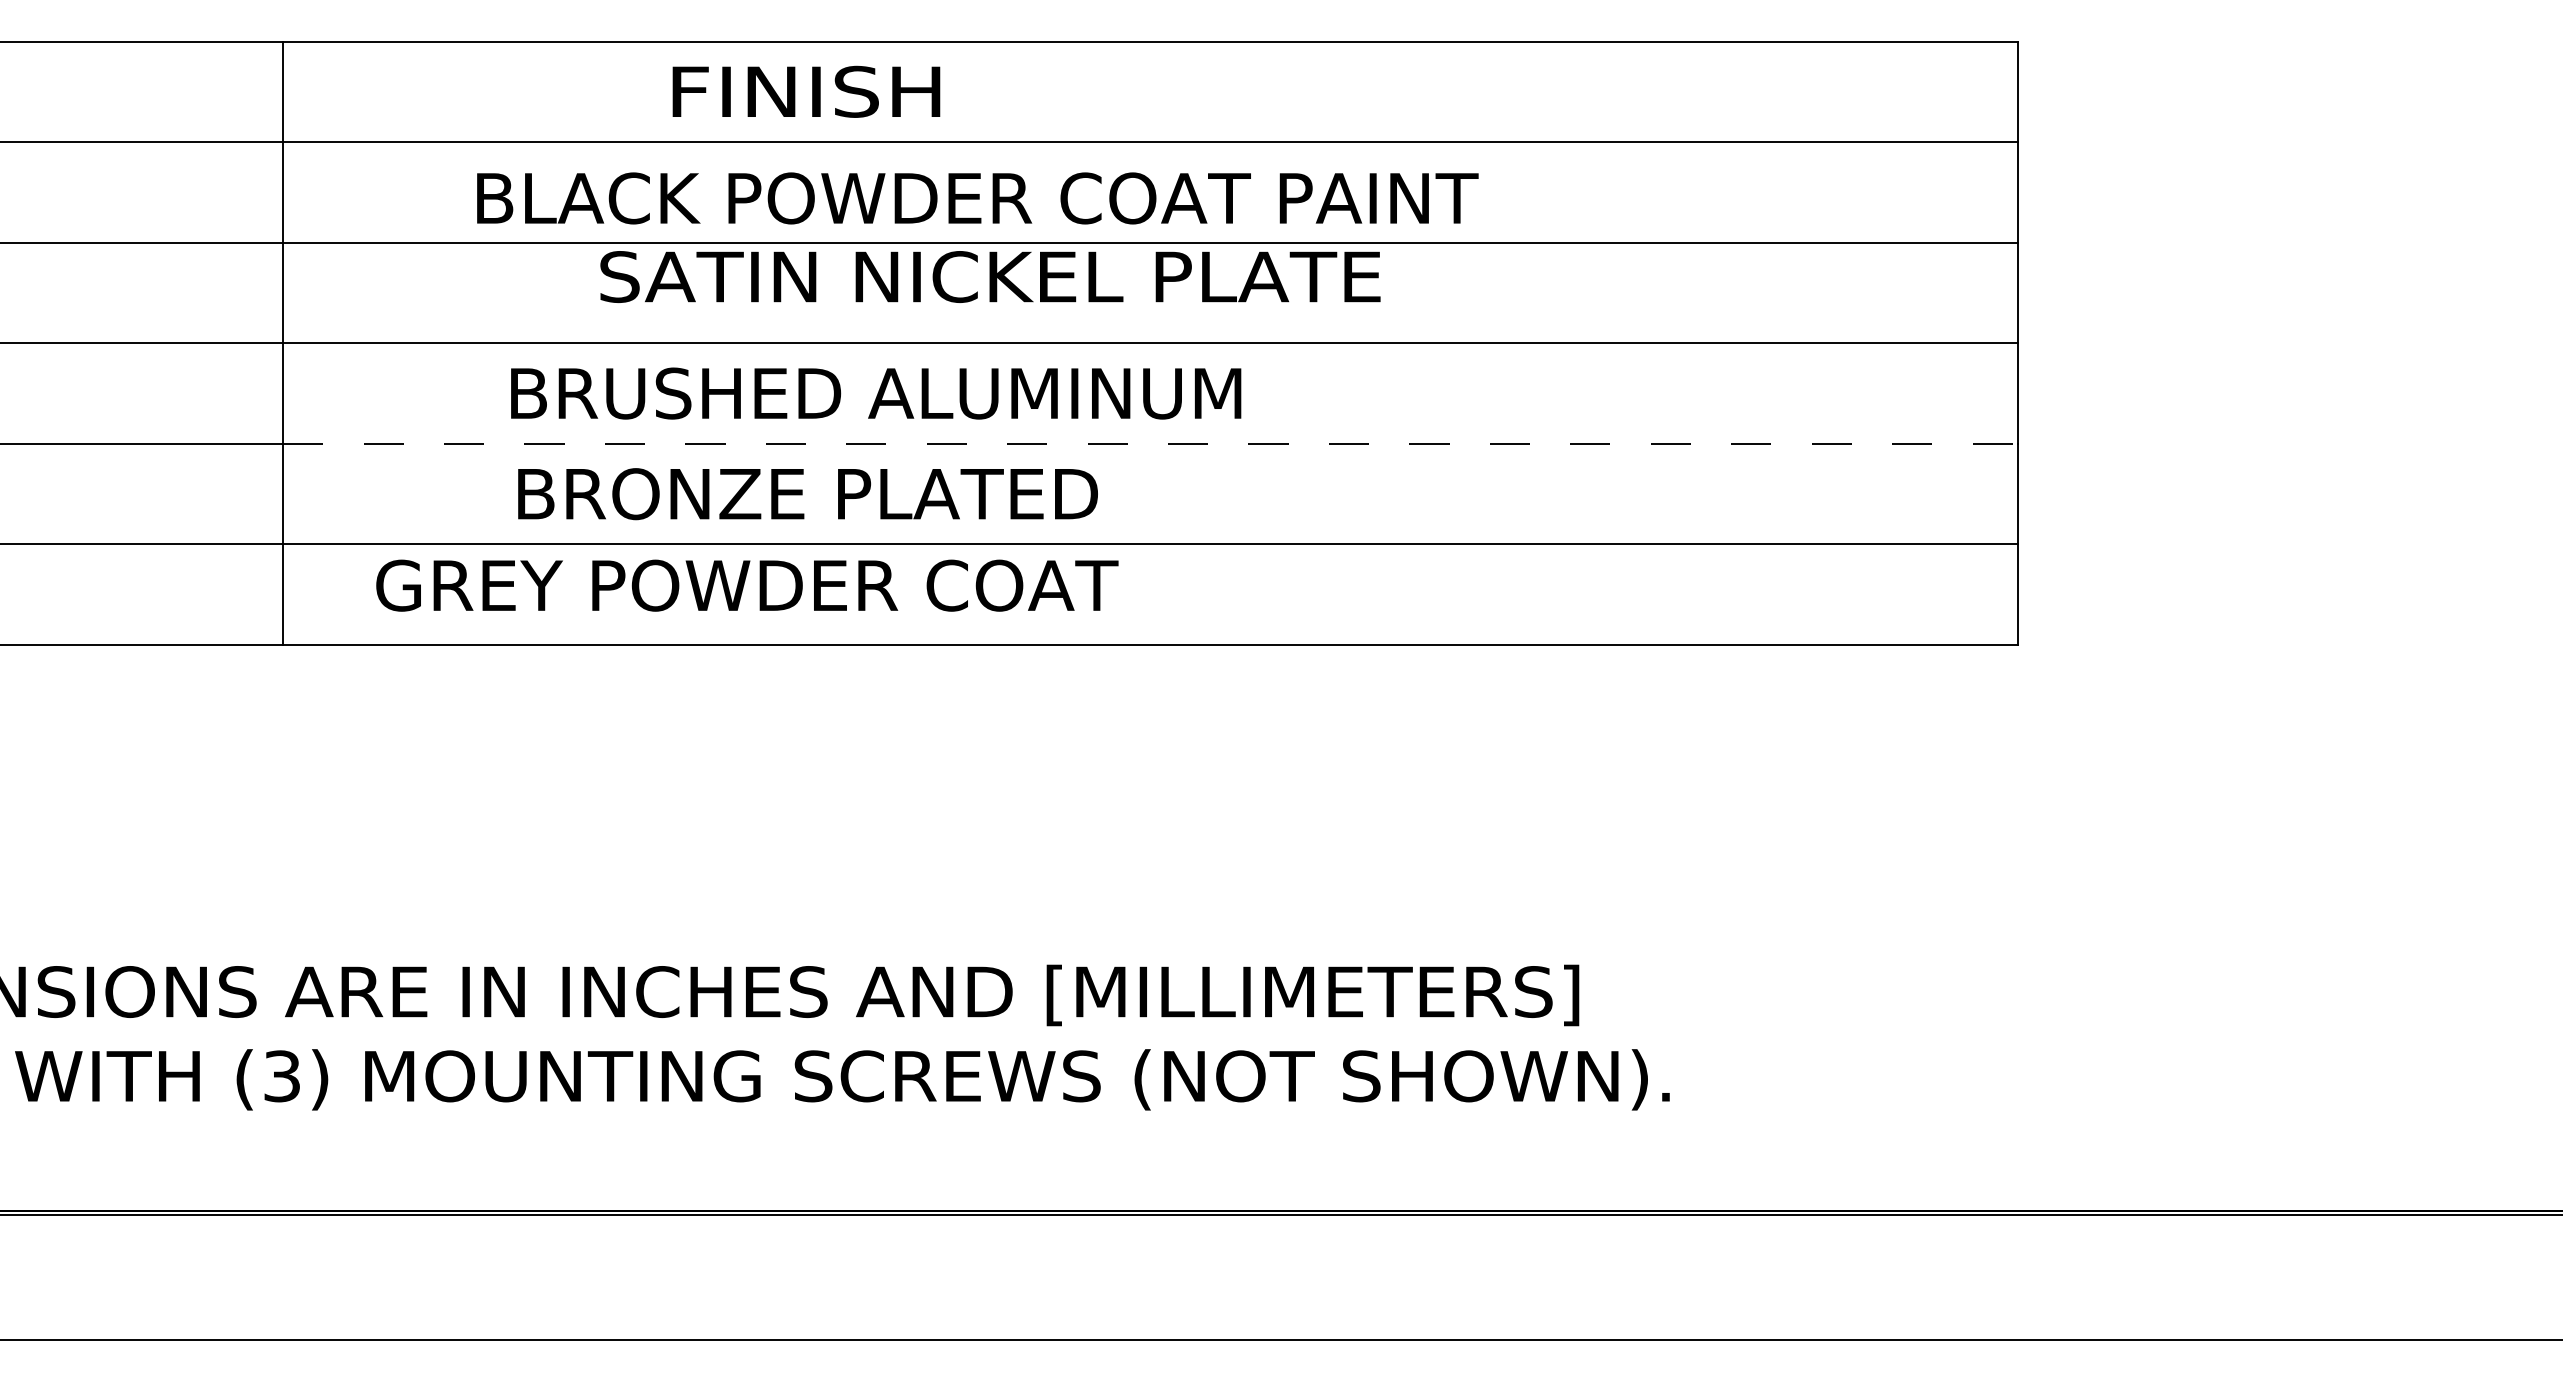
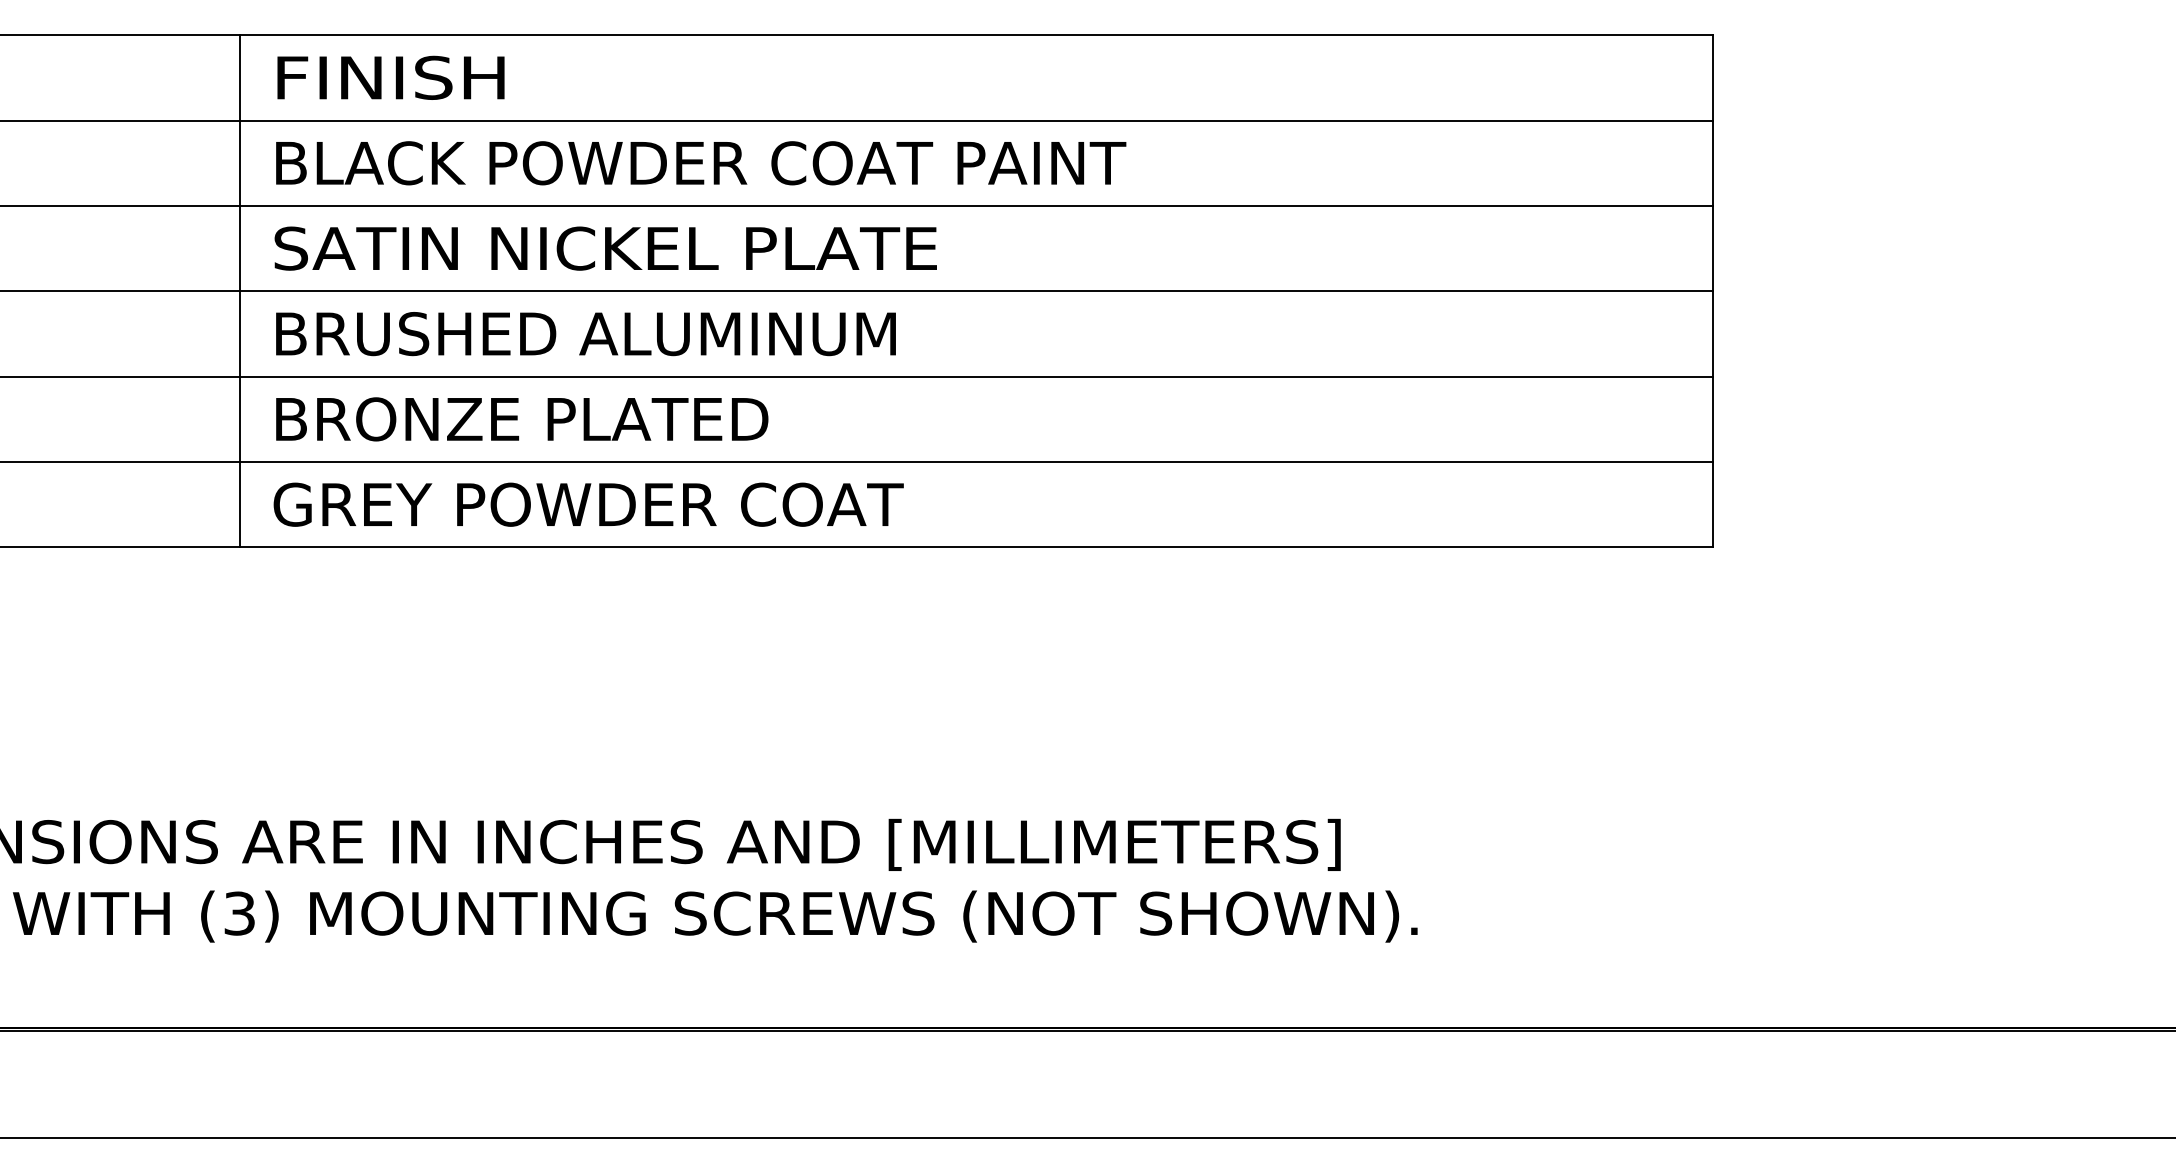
text: (806, 91) -> (391, 77), moved
text: (977, 198) -> (700, 163), moved
text: (990, 276) -> (605, 248), moved
text: (876, 393) -> (586, 333), moved
line: (1150, 443) -> (976, 376), dashed -> solid
text: (807, 494) -> (521, 419), moved
text: (747, 585) -> (588, 504), moved

